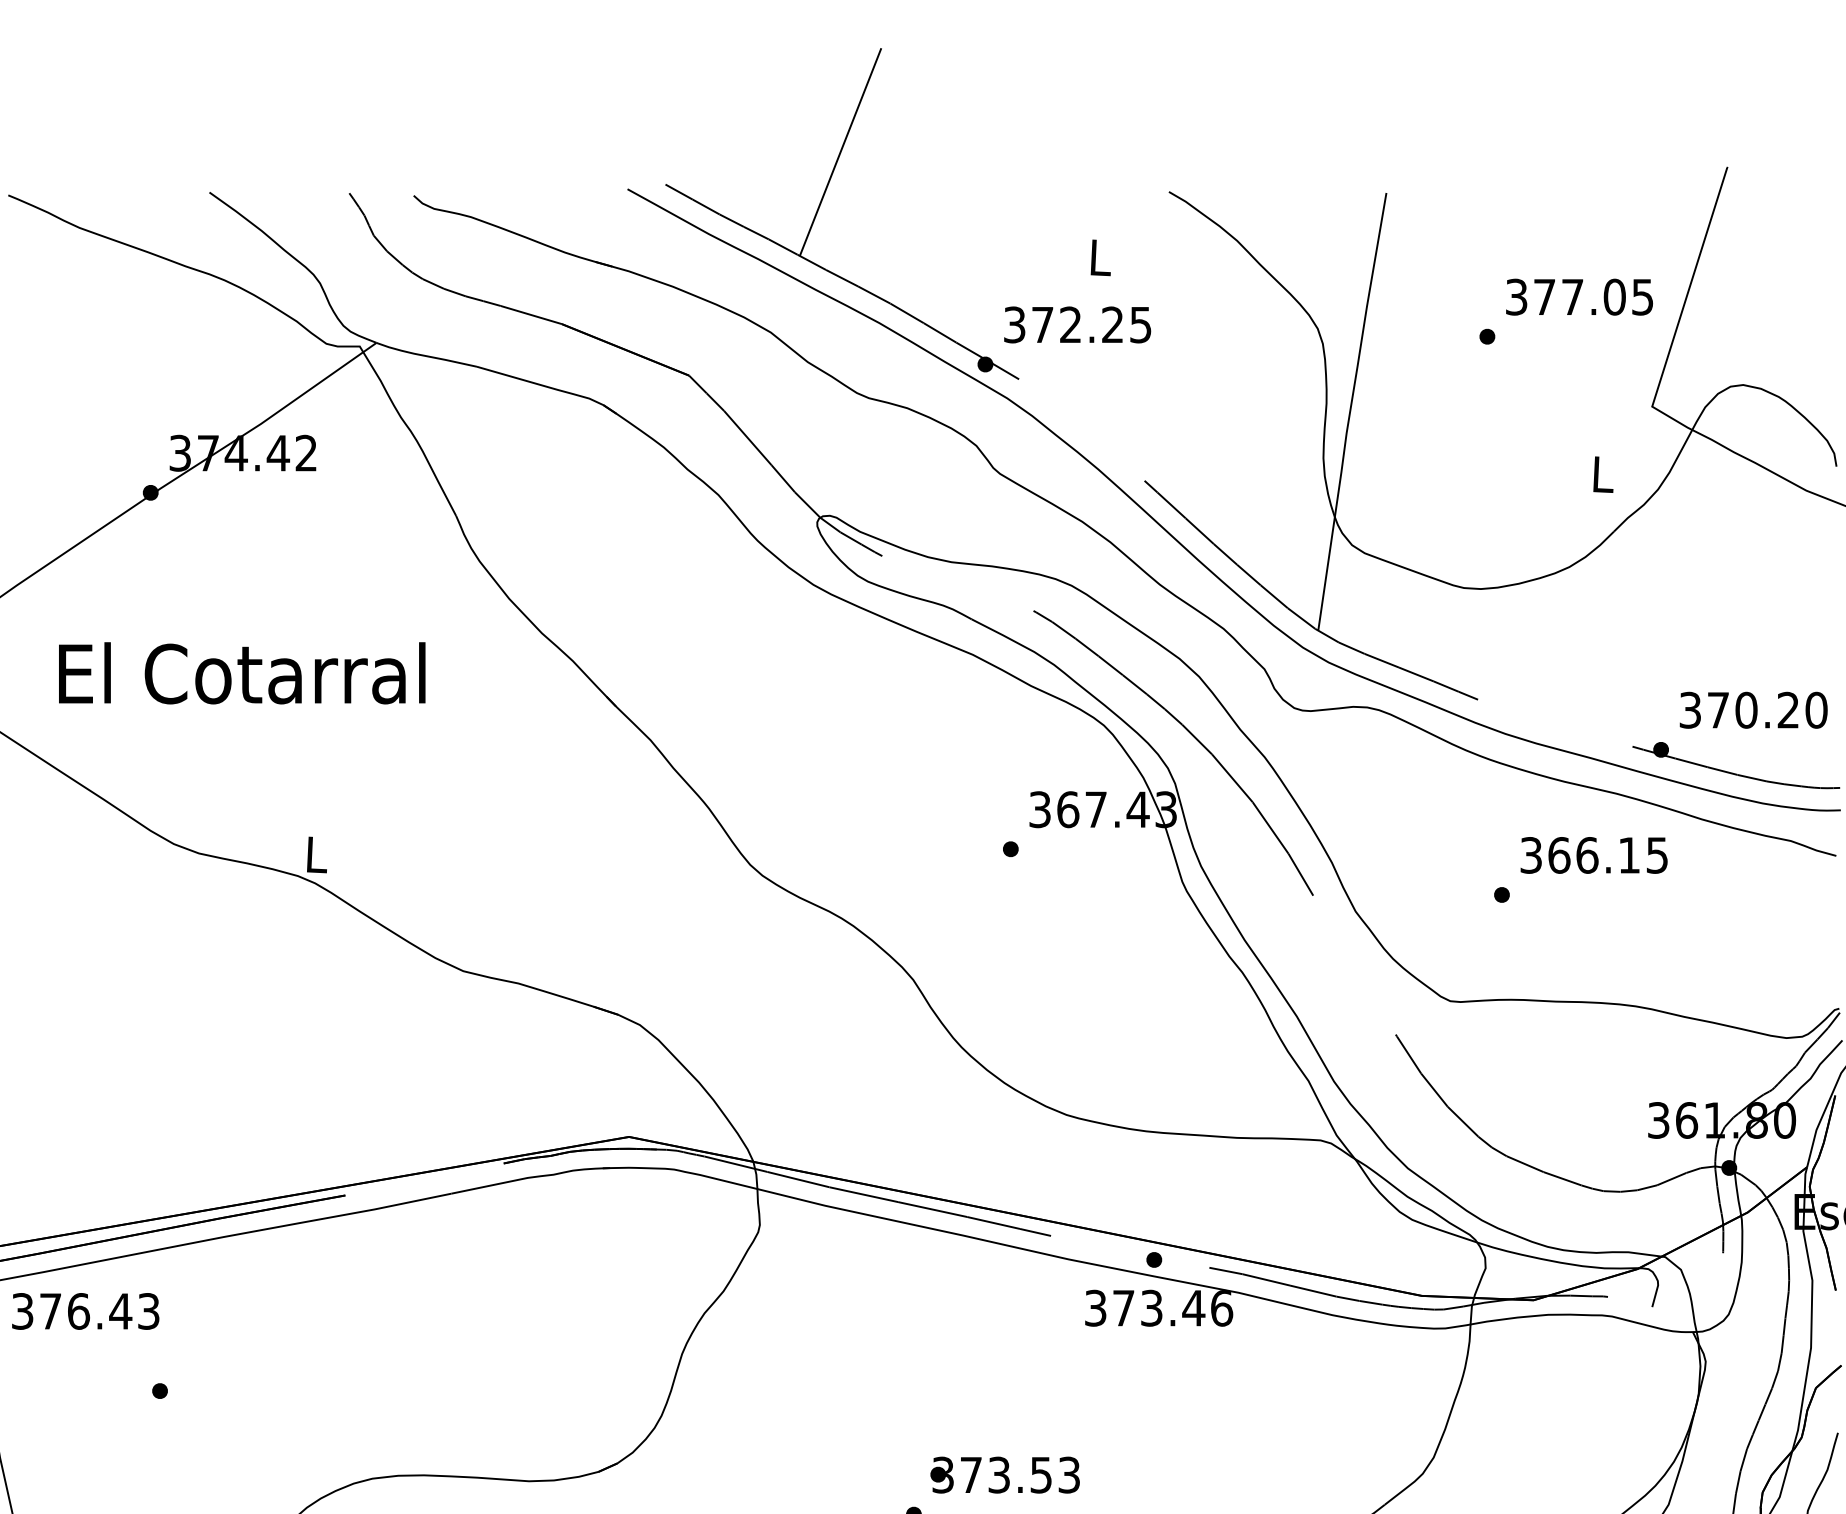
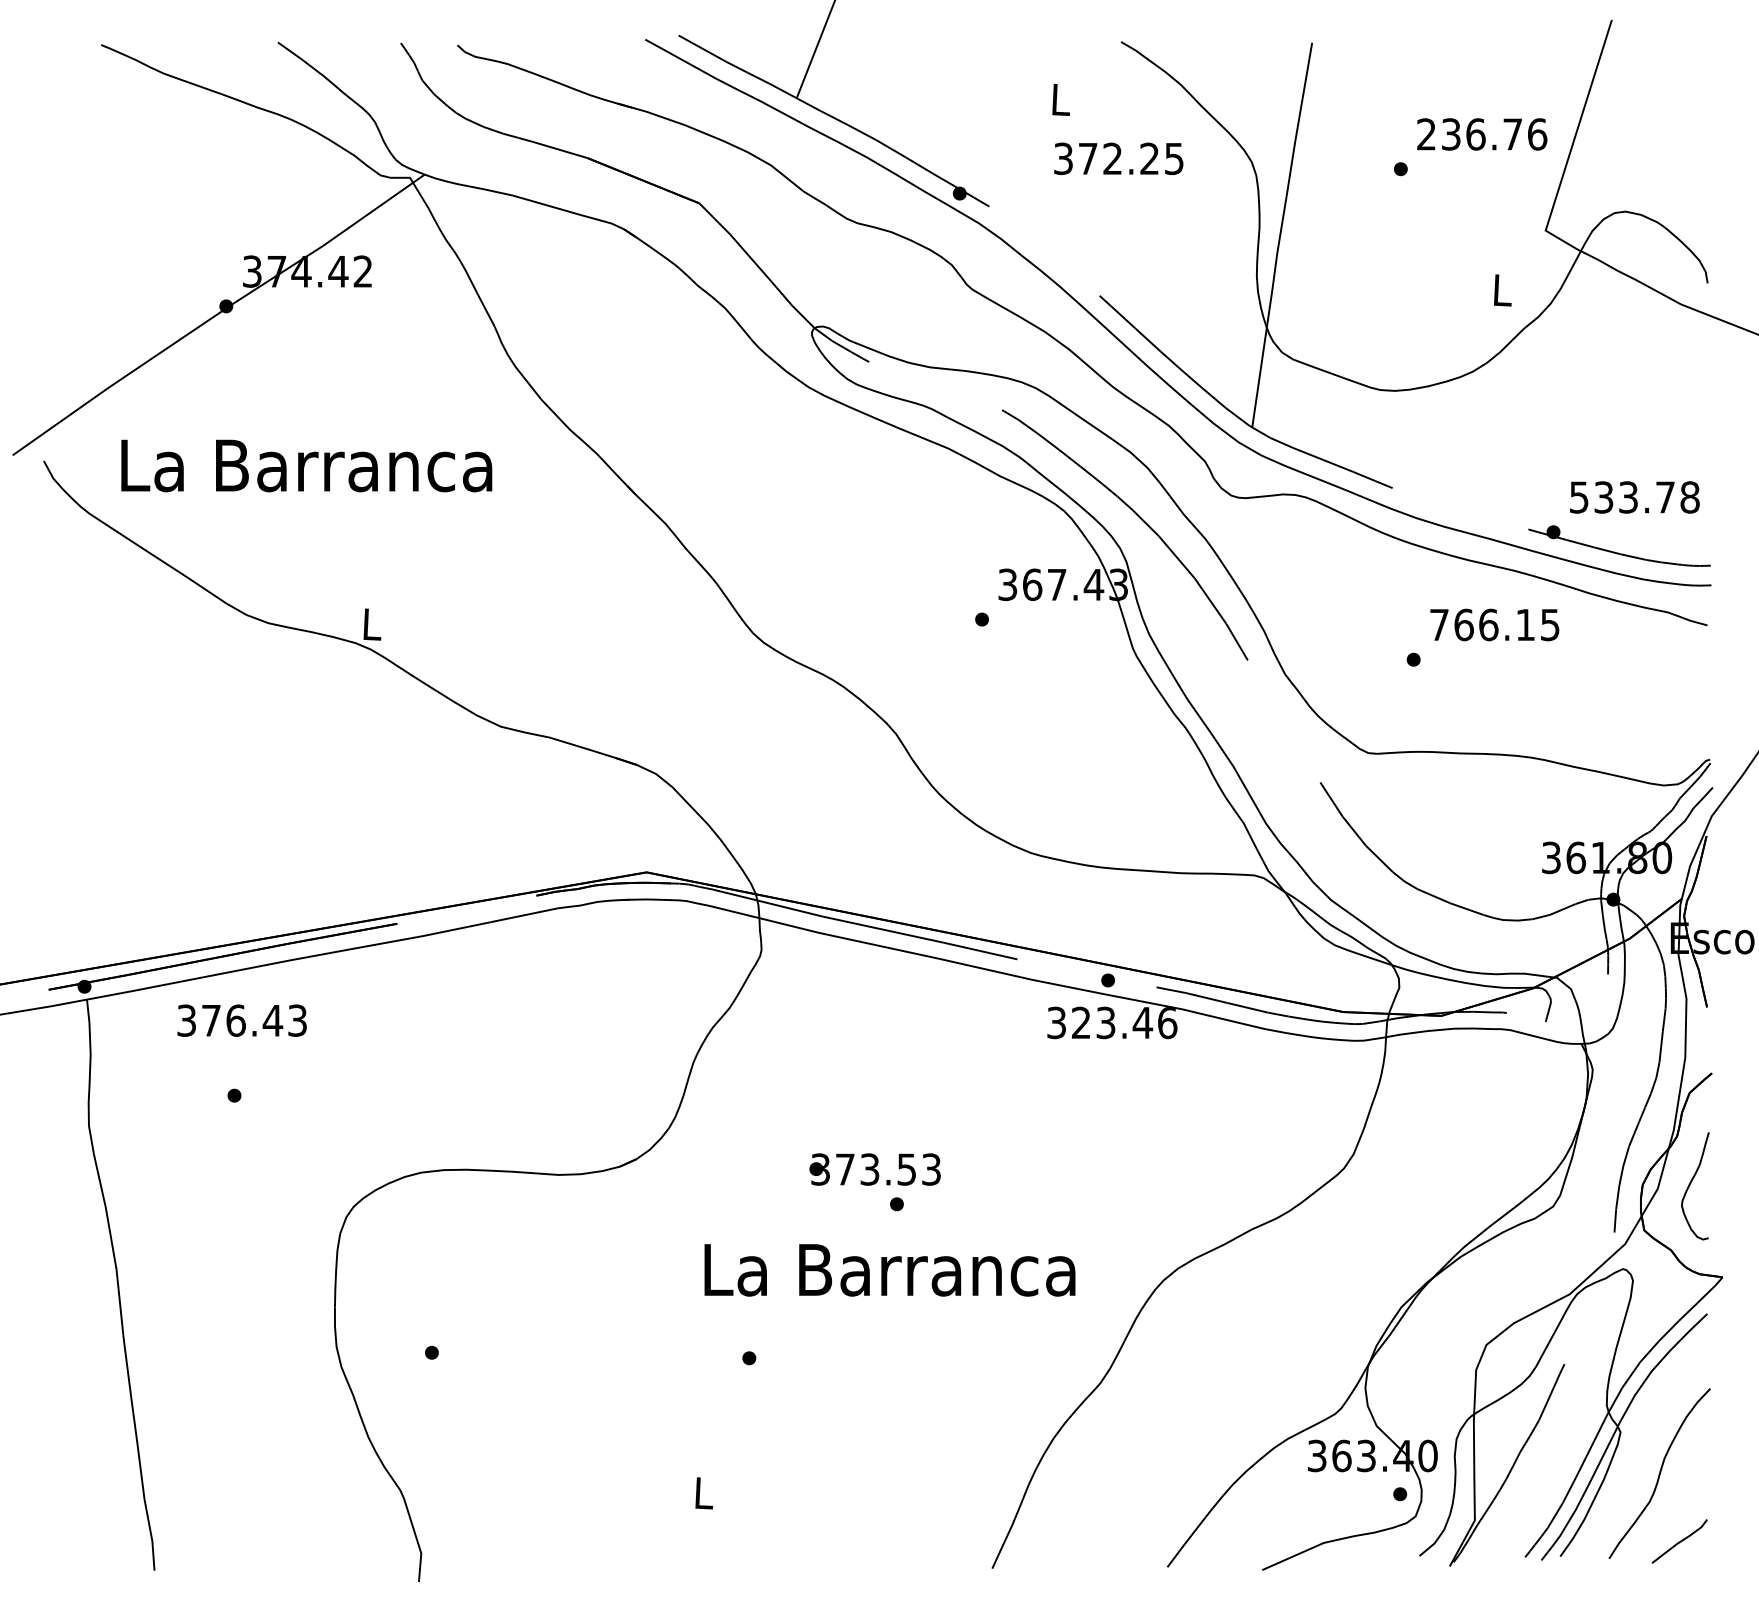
text: (1580, 297) -> (1482, 134), 377.05 -> 236.76
text: (1077, 324) -> (1118, 158), moved
text: (241, 672) -> (306, 464), El Cotarral -> La Barranca
text: (1753, 710) -> (1634, 497), 370.20 -> 533.78
text: (1531, 854) -> (1439, 624), 366.15 -> 766.15
text: (1123, 1307) -> (1081, 1022), 373.46 -> 323.46
text: (84, 1311) -> (241, 1020), moved
text: (1004, 1475) -> (874, 1169), moved

